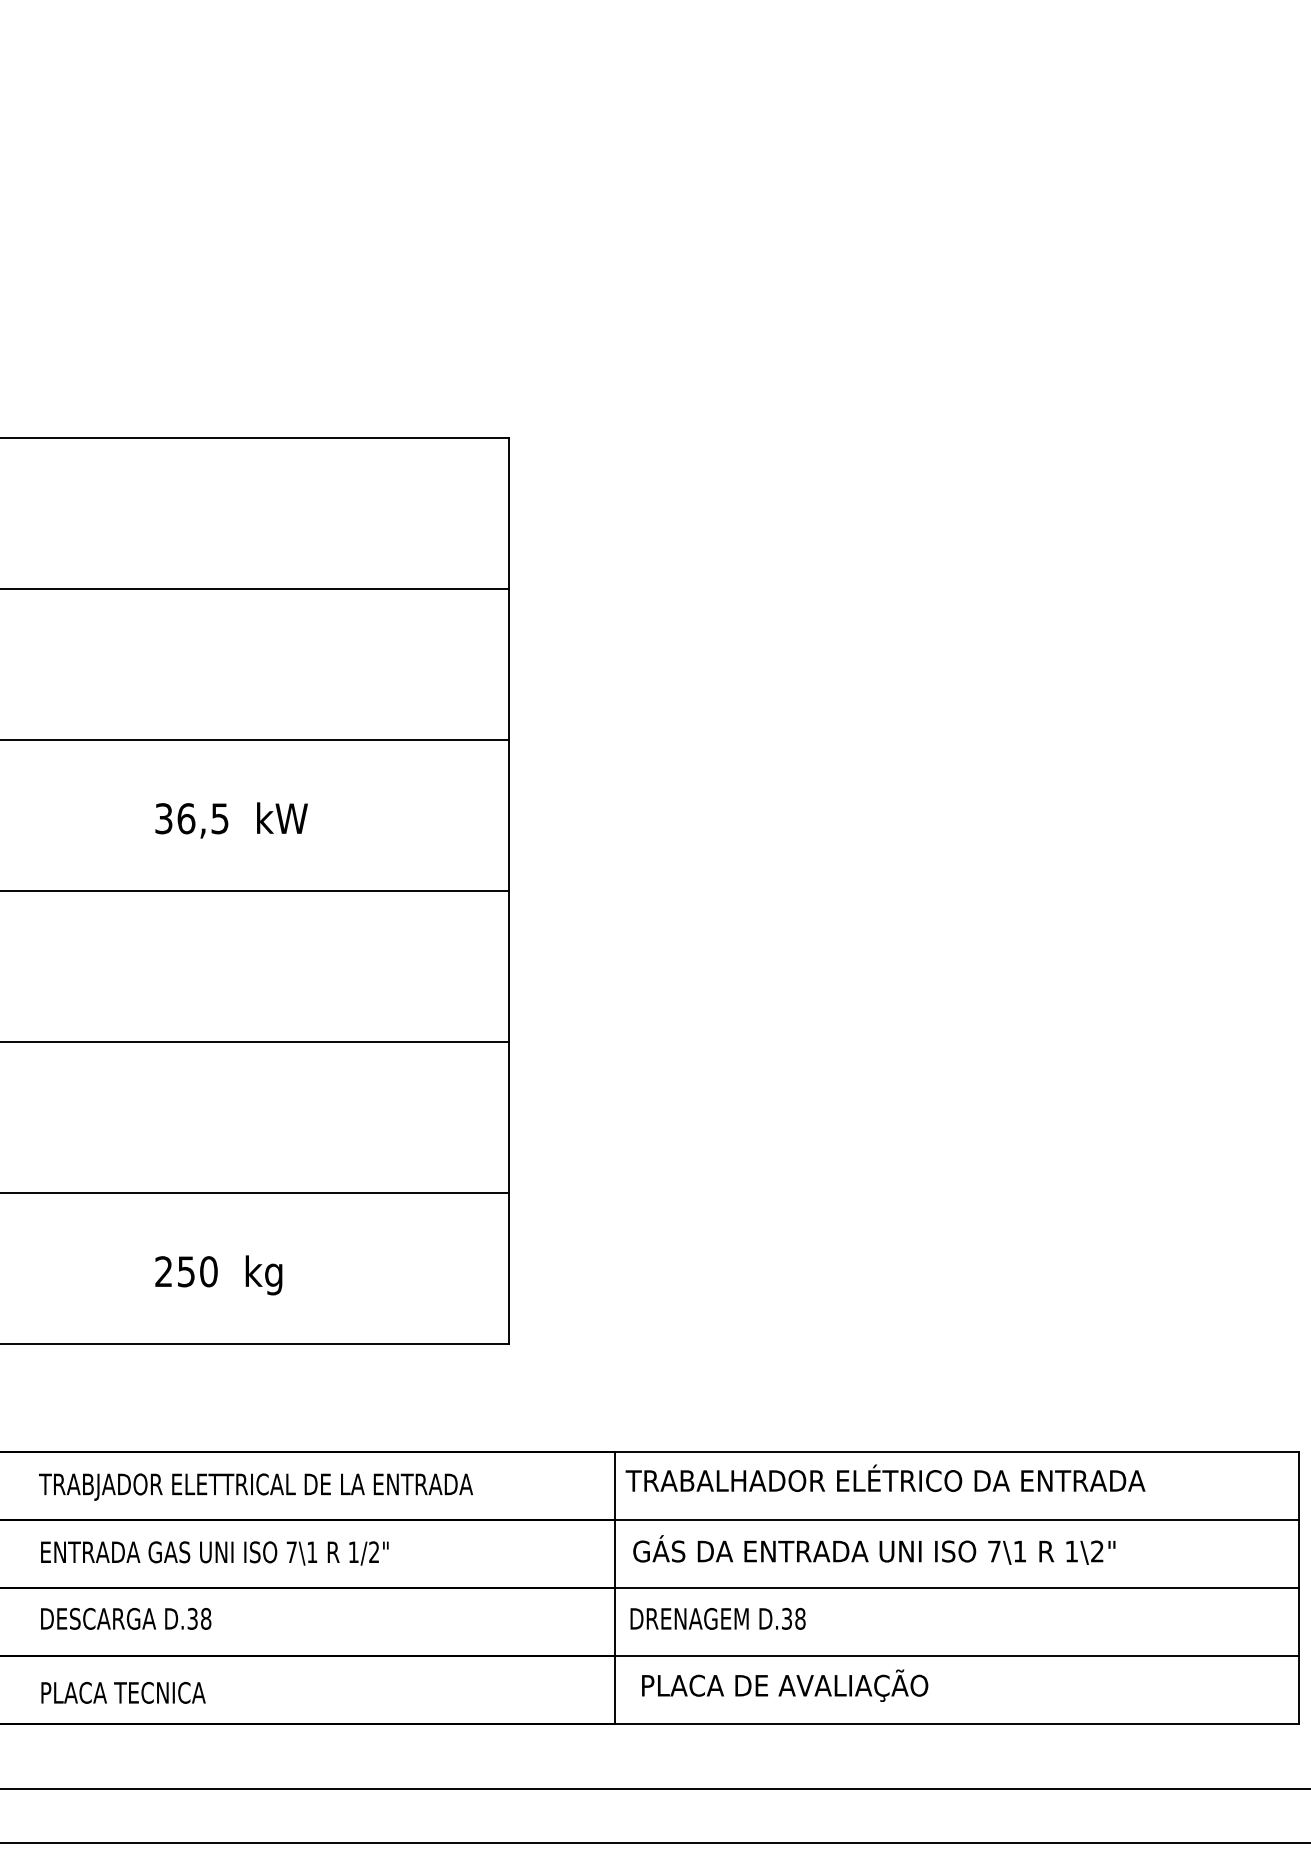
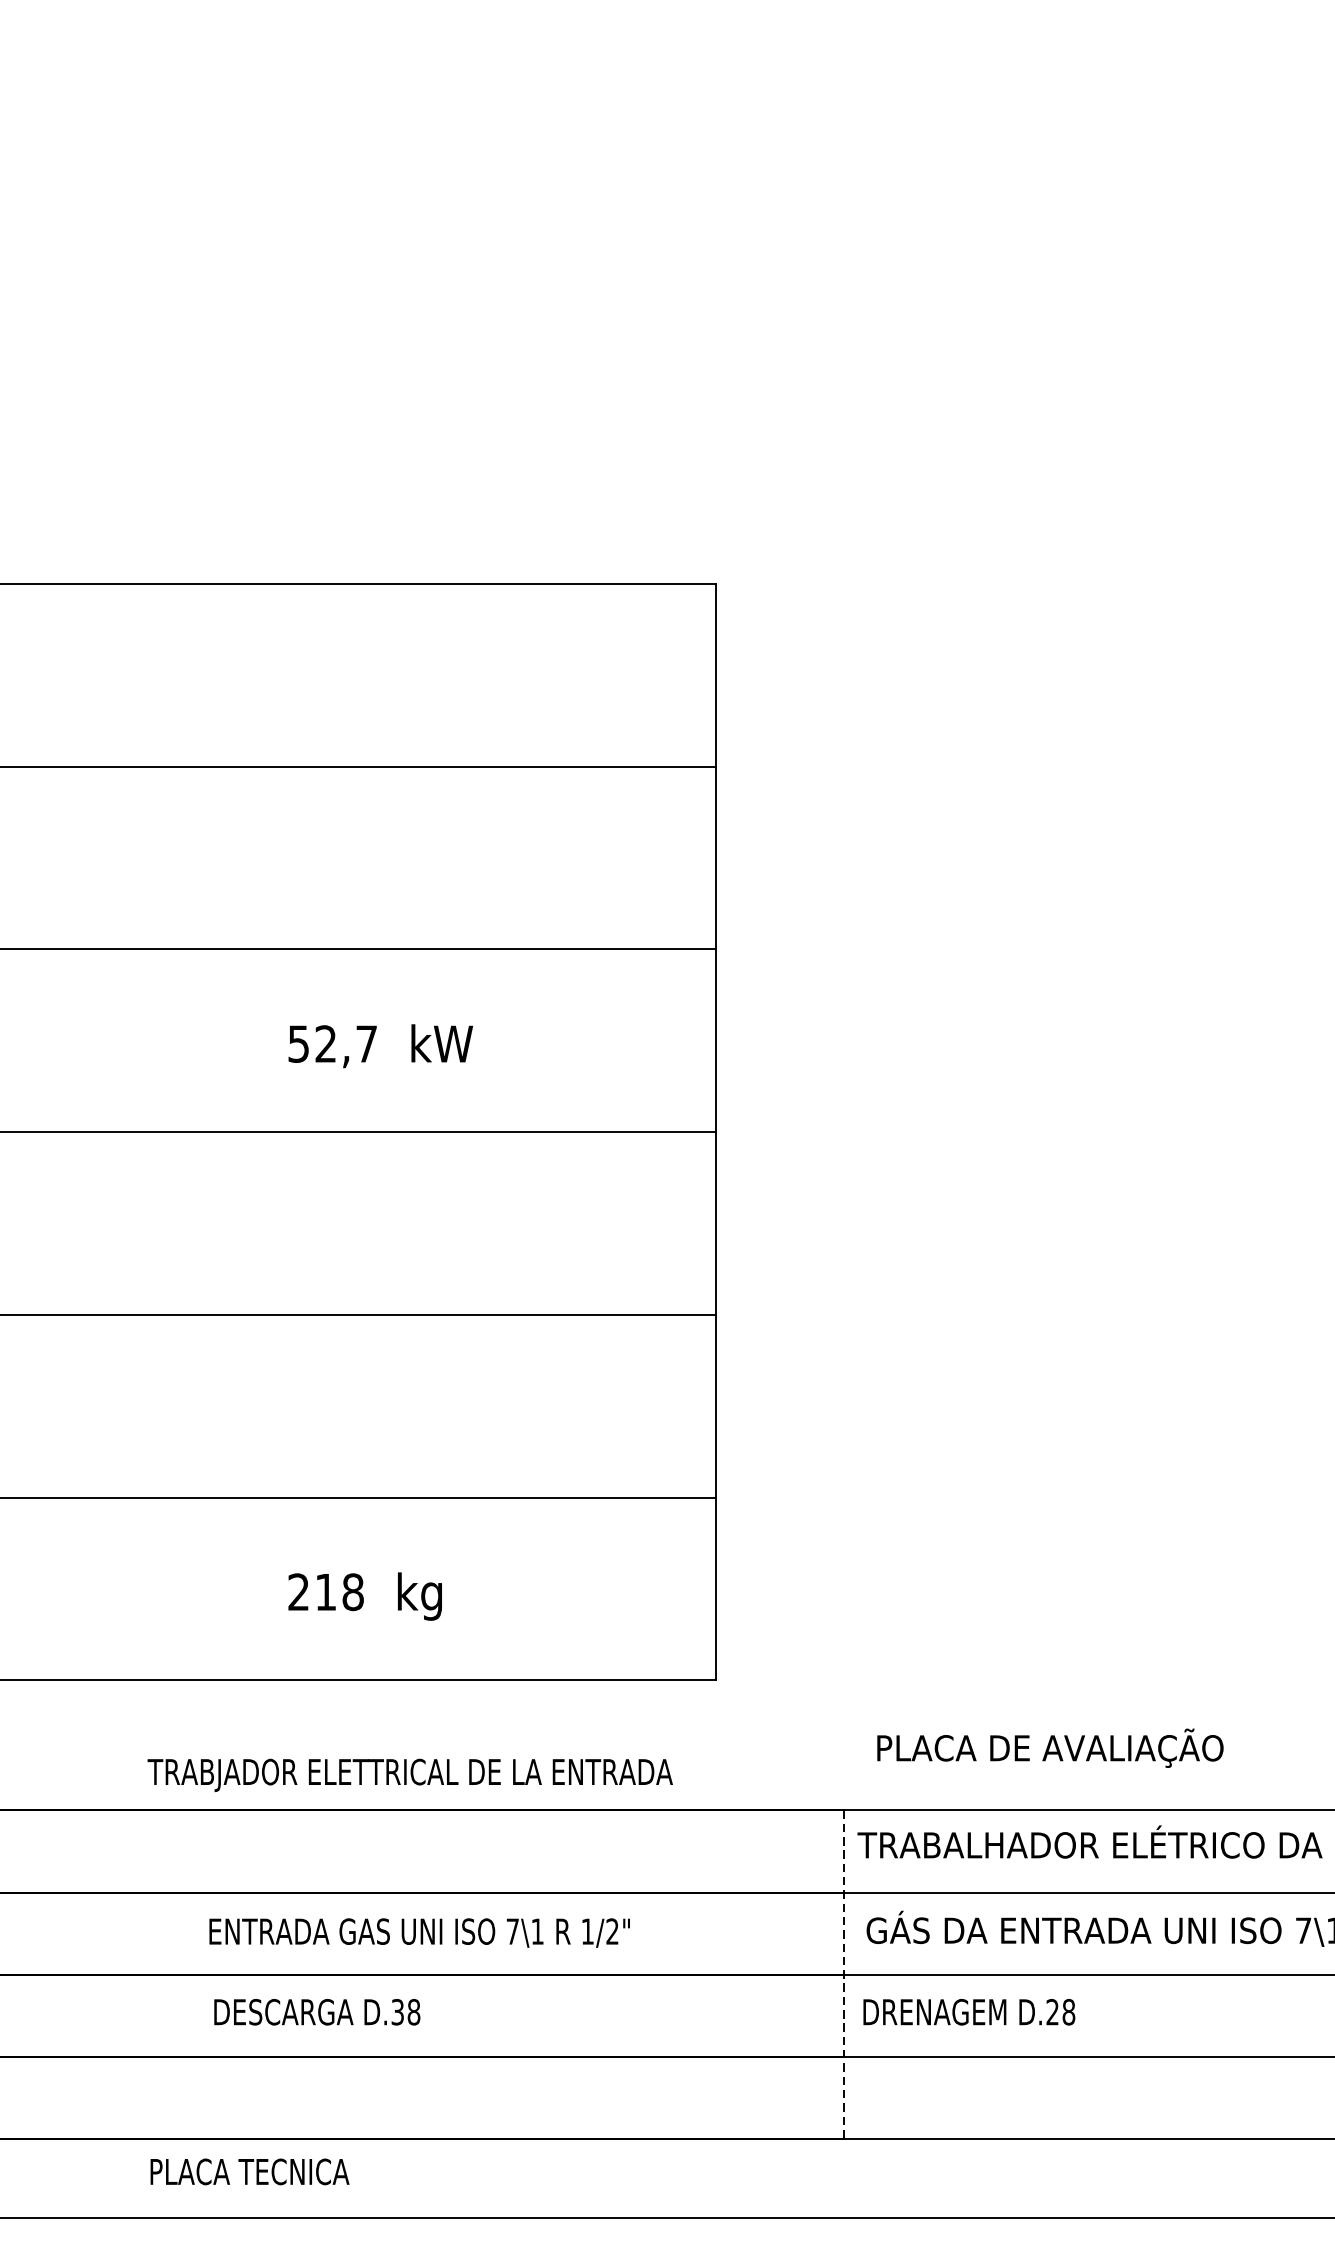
text: (192, 818) -> (333, 1043), 36,5 -> 52,7
text: (197, 1271) -> (339, 1591), 250 -> 218
text: (255, 1486) -> (409, 1774), moved
text: (214, 1553) -> (419, 1933), moved
line: (614, 1588) -> (843, 1975), solid -> dashed
text: (126, 1618) -> (317, 2011), moved
text: (786, 1618) -> (1052, 2011), D.38 -> D.28
text: (785, 1685) -> (1050, 1747), moved
text: (123, 1692) -> (249, 2171), moved

